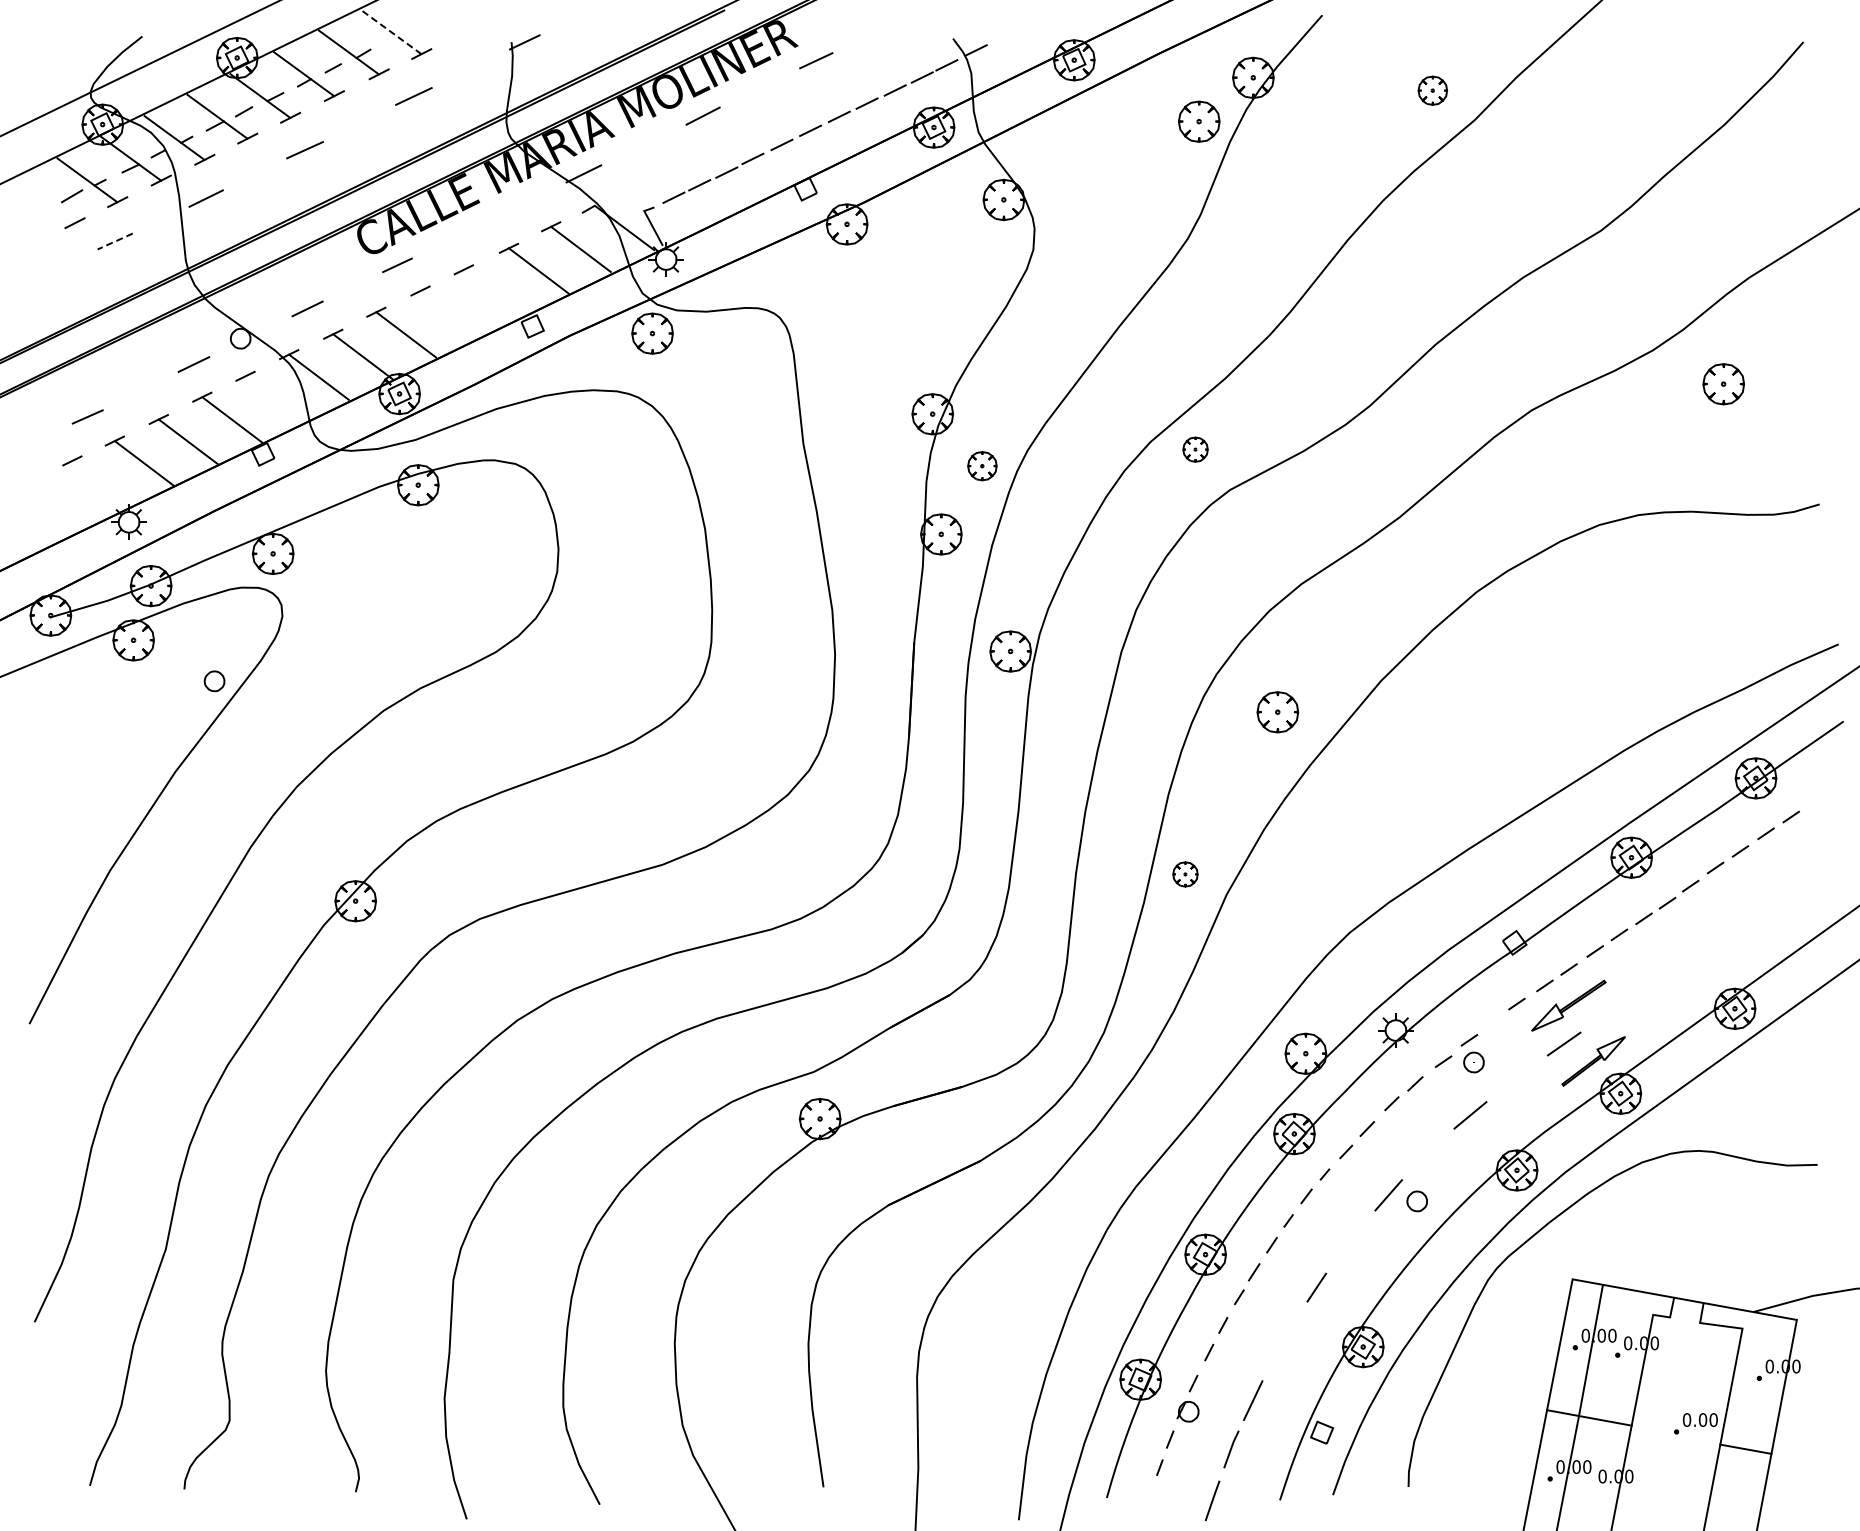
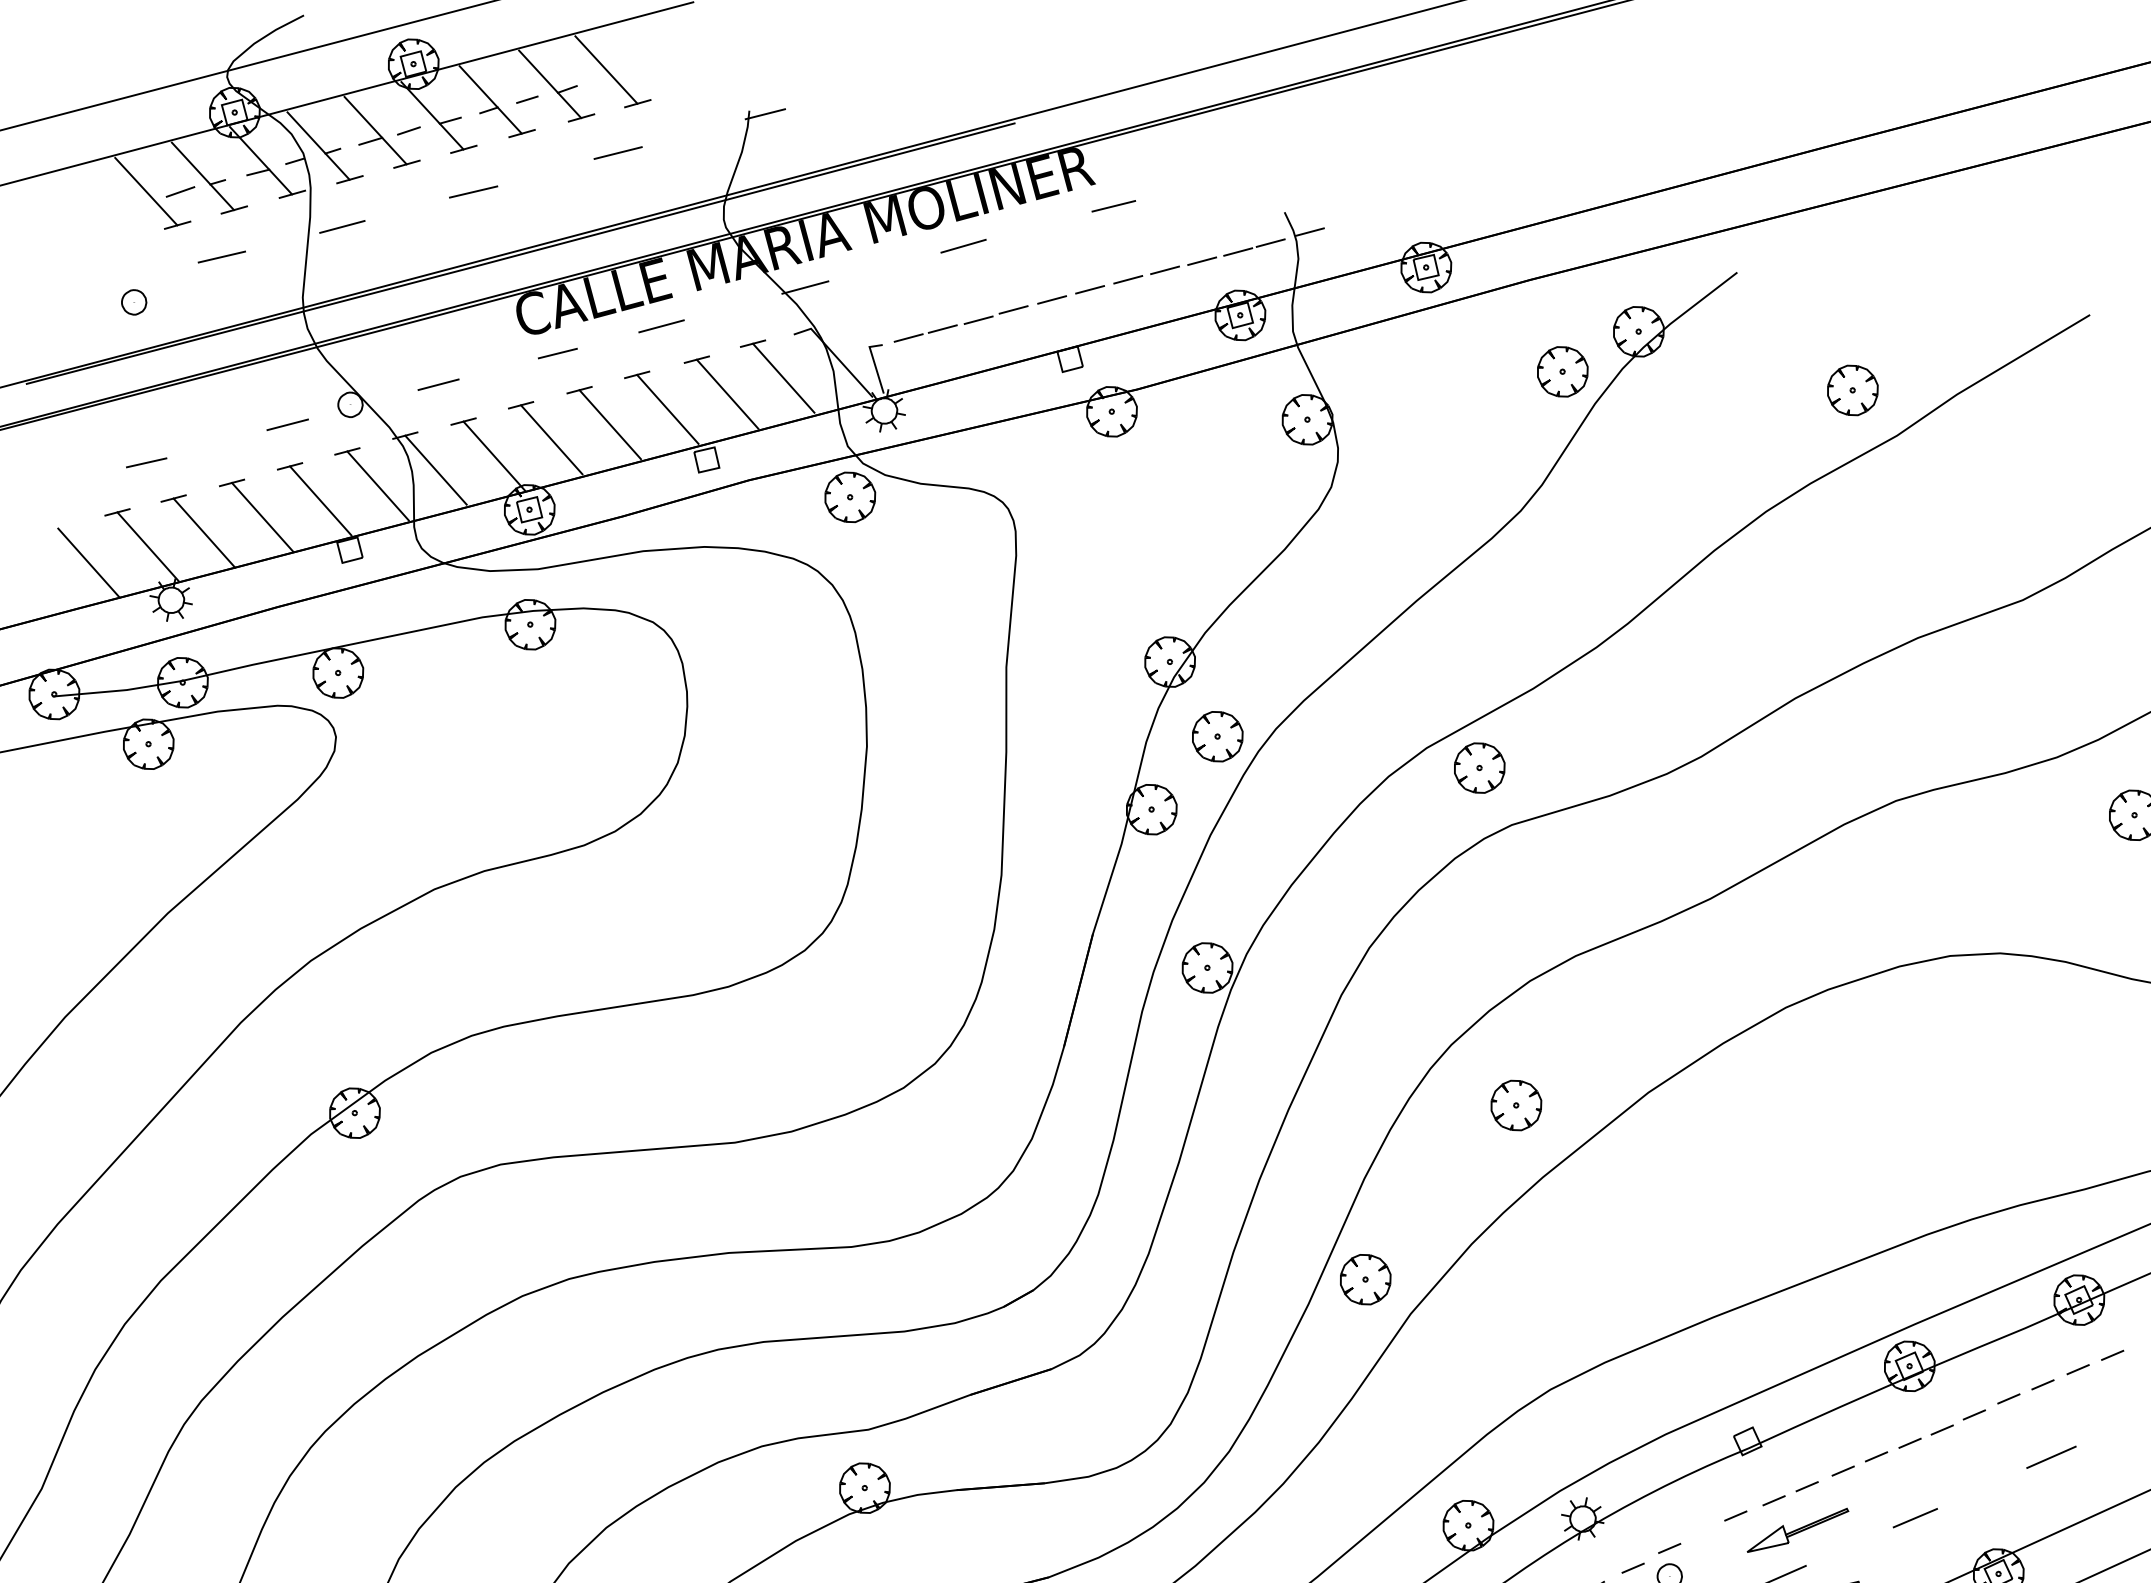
line: (391, 32) -> (606, 70), dashed -> solid
part: (1432, 90) -> (1852, 389), size x1.43
line: (44, 201) -> (145, 191), added
line: (475, 227) -> (661, 326), added
line: (114, 241) -> (221, 256), dashed -> solid
line: (493, 292) -> (667, 409), added
line: (450, 313) -> (610, 424), added
line: (275, 398) -> (378, 485), added
part: (1195, 449) -> (1479, 767), size x1.67
part: (982, 466) -> (1217, 737), size x1.43
line: (102, 483) -> (148, 546), added
line: (57, 505) -> (88, 562), added
part: (214, 681) -> (134, 302), moved
part: (1185, 874) -> (1365, 1279), size x1.67
line: (1758, 907) -> (2051, 1457), added
line: (1659, 977) -> (1914, 1518), added

